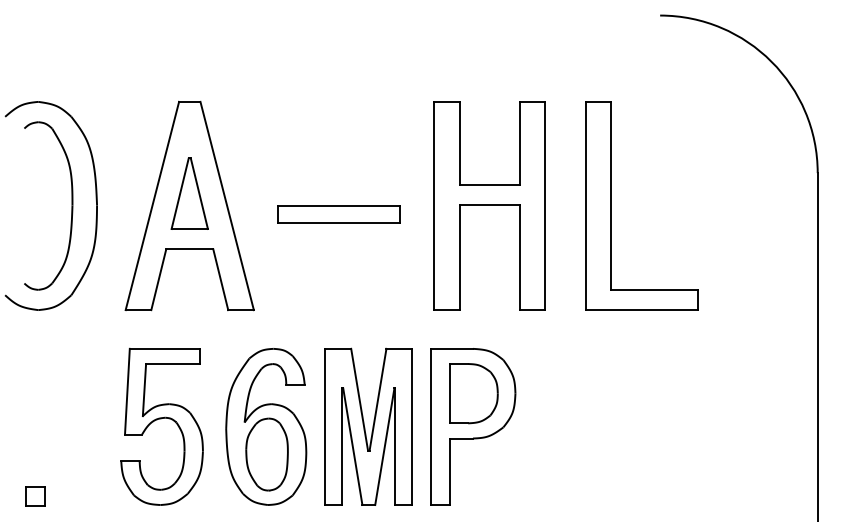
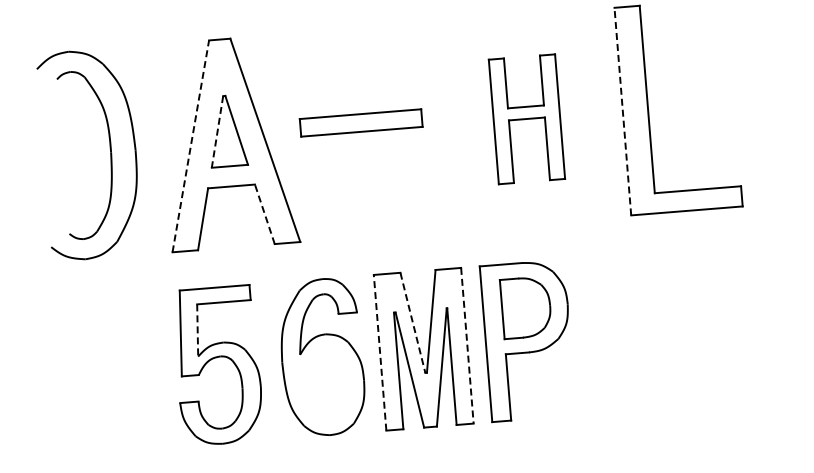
line: (180, 194) -> (217, 132), solid -> dashed
line: (152, 205) -> (190, 145), solid -> dashed
part: (489, 205) -> (526, 118), size x0.6
line: (585, 205) -> (622, 111), solid -> dashed
part: (338, 214) -> (360, 123), moved
line: (220, 279) -> (264, 214), solid -> dashed
line: (144, 390) -> (197, 330), solid -> dashed
line: (359, 399) -> (412, 322), solid -> dashed
line: (324, 426) -> (380, 352), solid -> dashed
line: (412, 427) -> (467, 346), solid -> dashed
part: (266, 454) -> (324, 384), removed
part: (35, 496) -> (97, 445), removed

